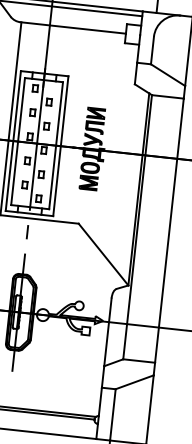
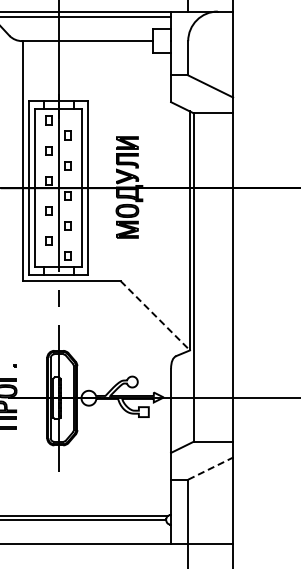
line: (103, 255) -> (155, 316), solid -> dashed
line: (135, 382) -> (211, 468), solid -> dashed

